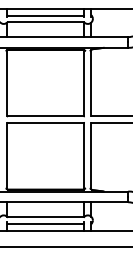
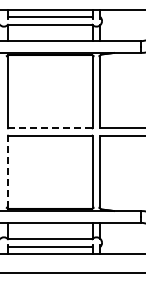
line: (45, 116) -> (49, 128), solid -> dashed
line: (6, 155) -> (7, 171), solid -> dashed

